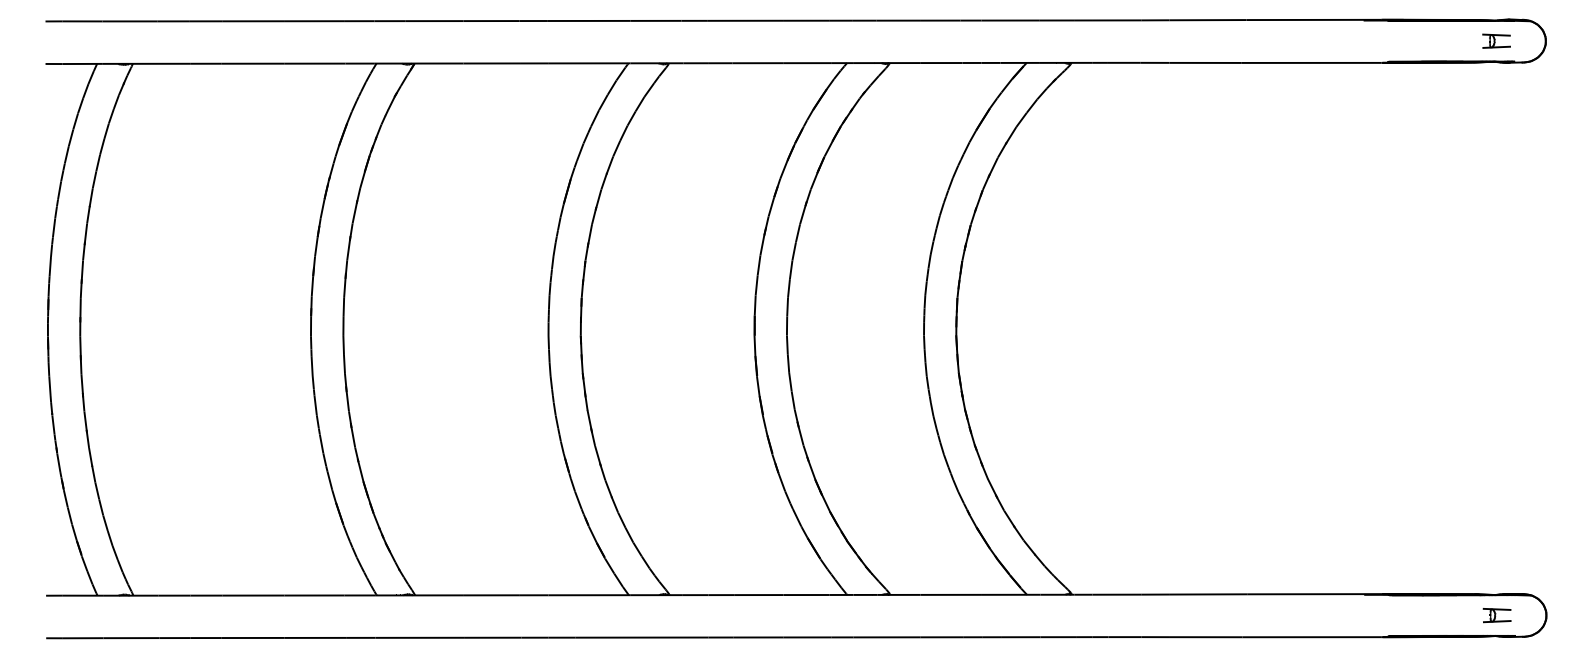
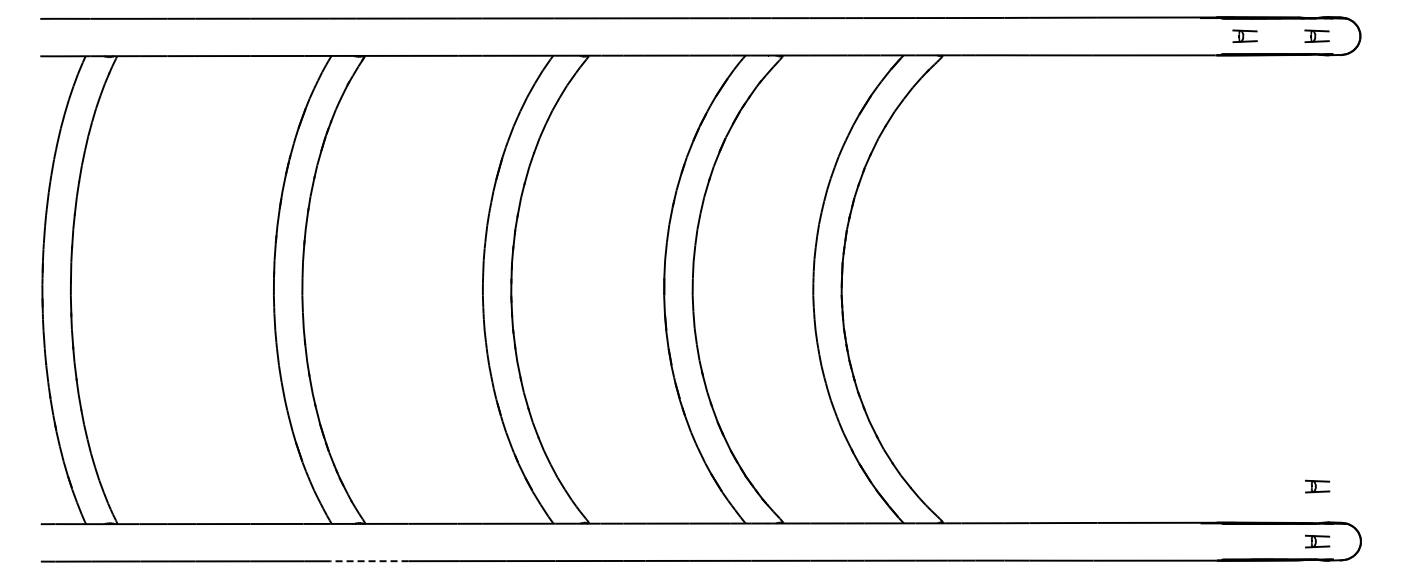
part: (1414, 41) -> (1244, 36), added
part: (1497, 552) -> (1317, 486), added
line: (419, 638) -> (369, 561), solid -> dashed

